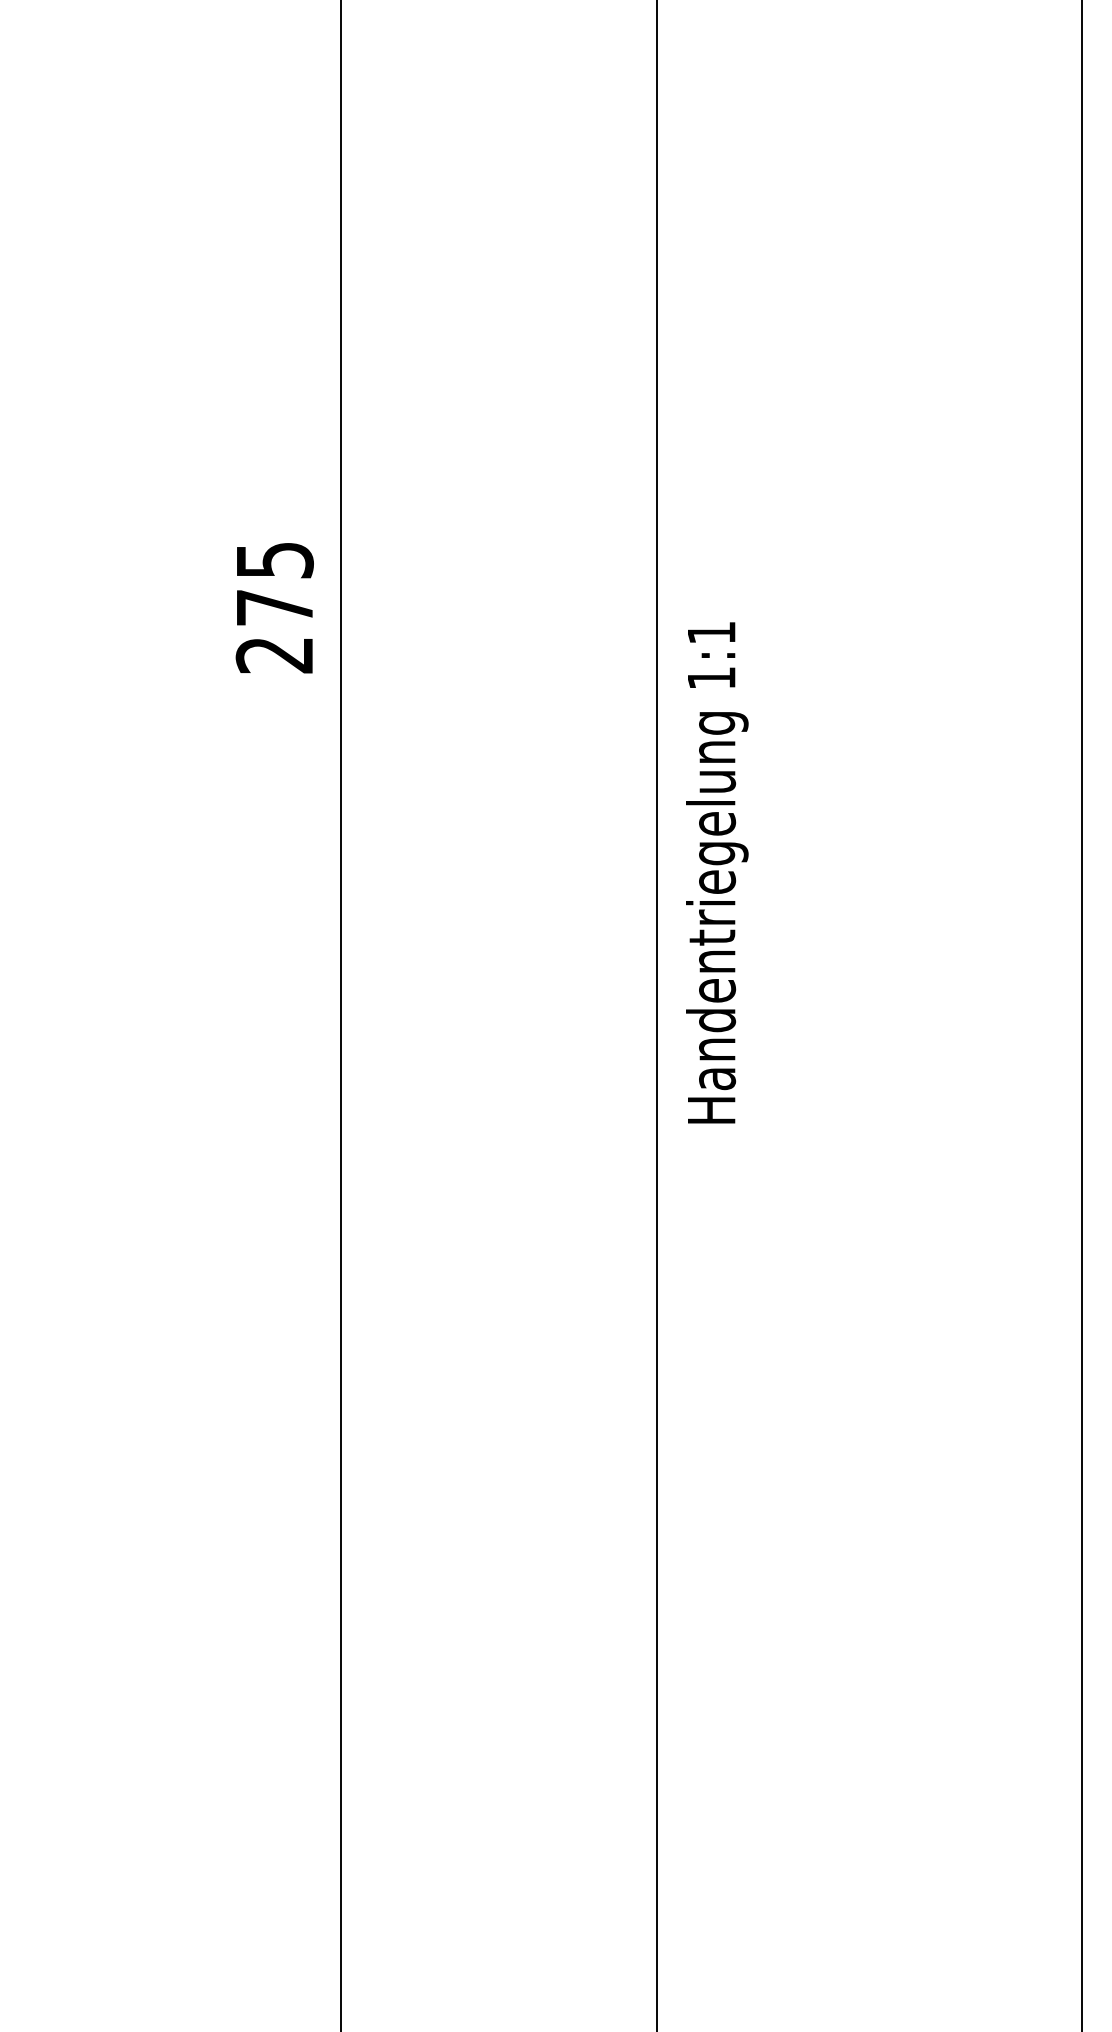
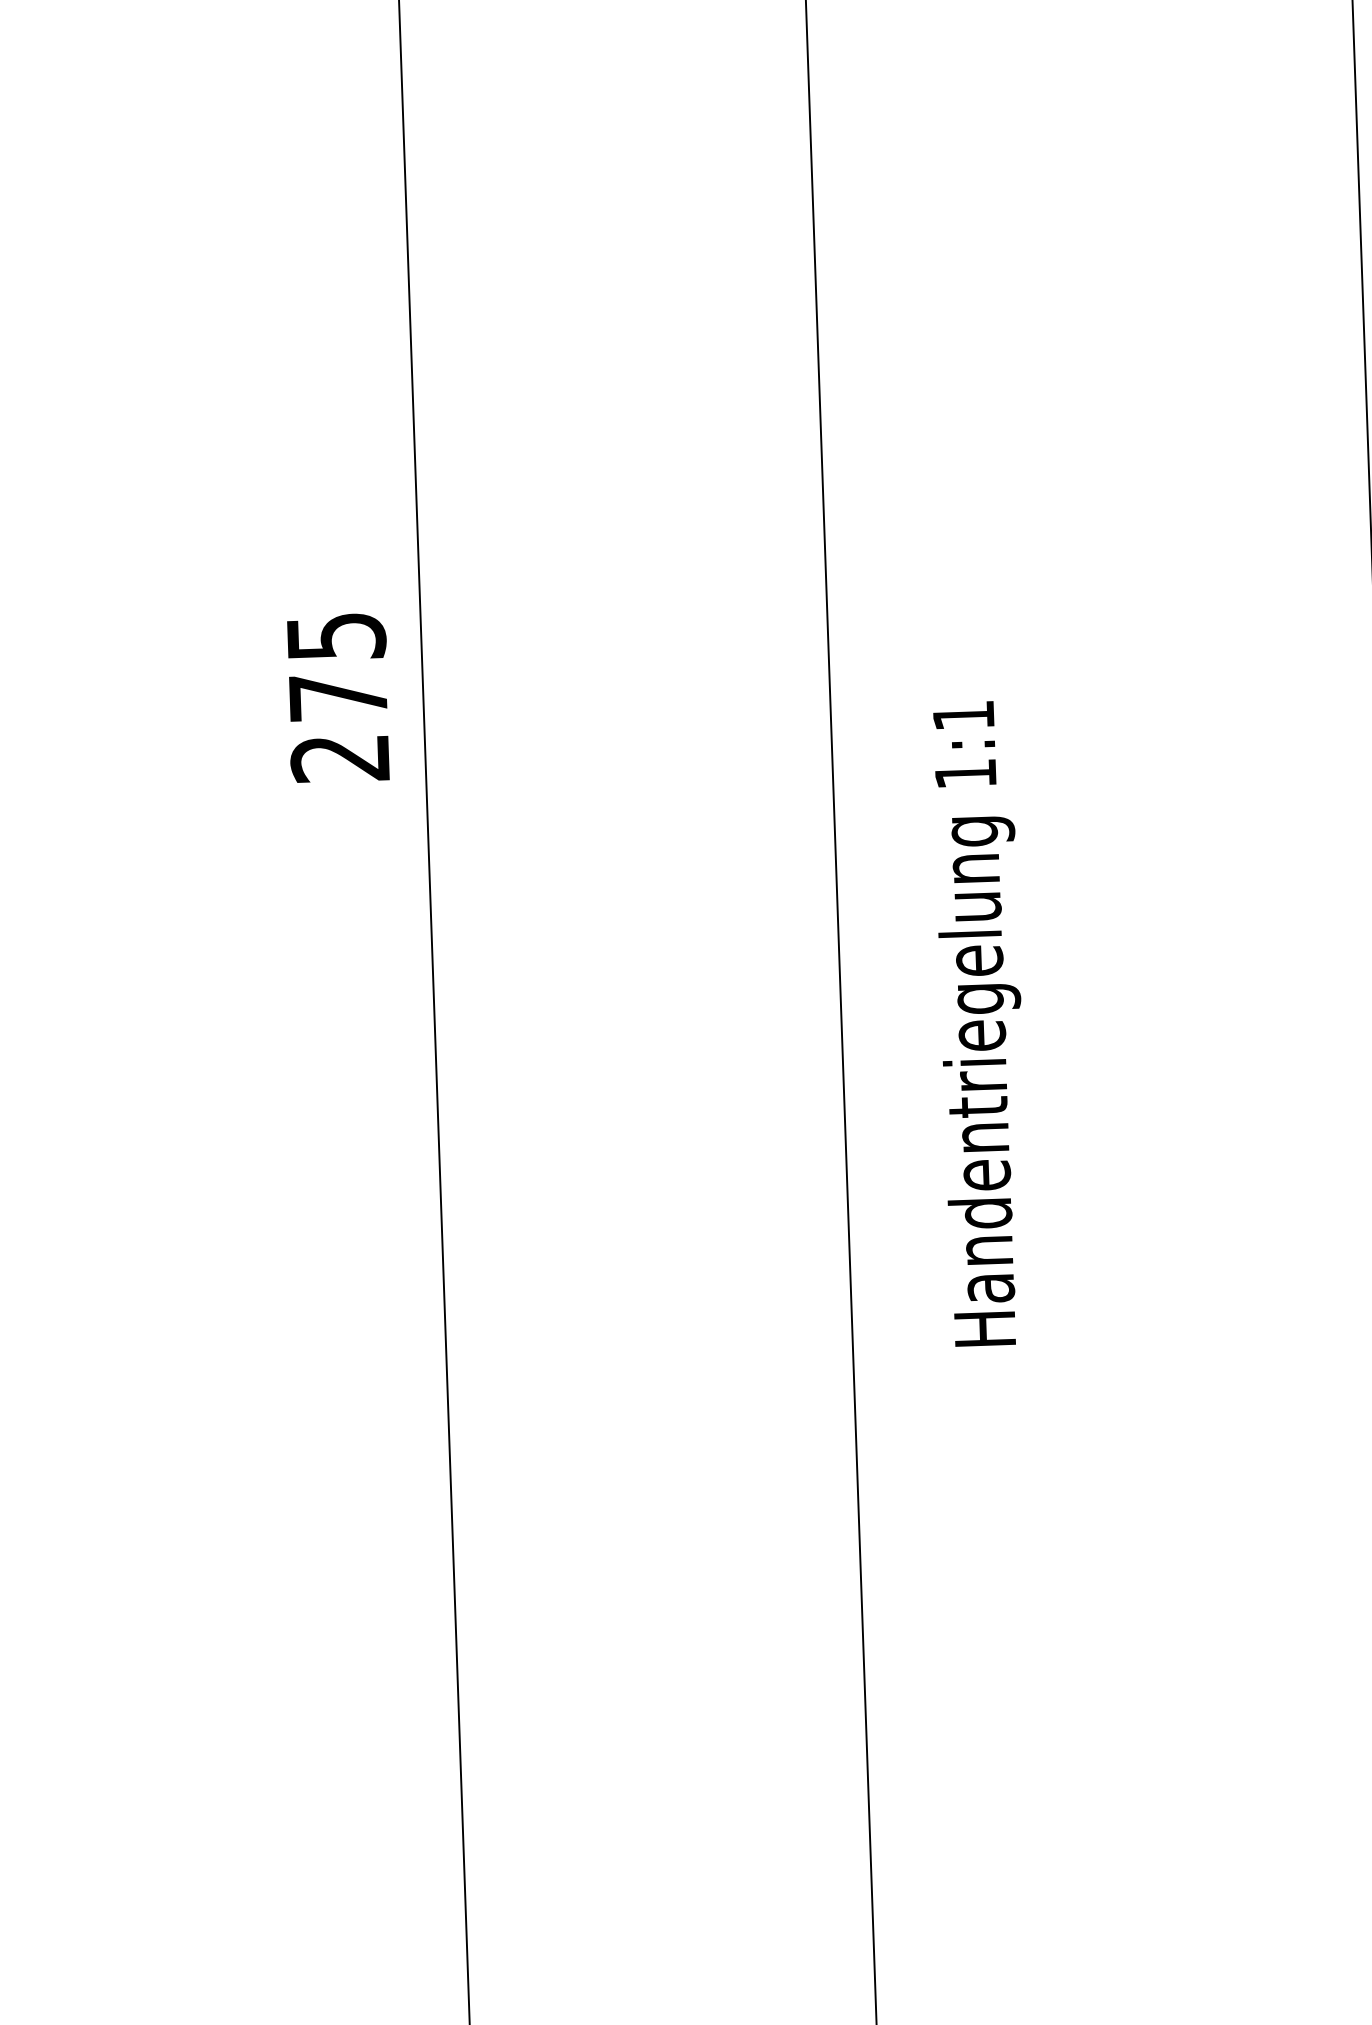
text: (717, 872) -> (982, 1023), moved

